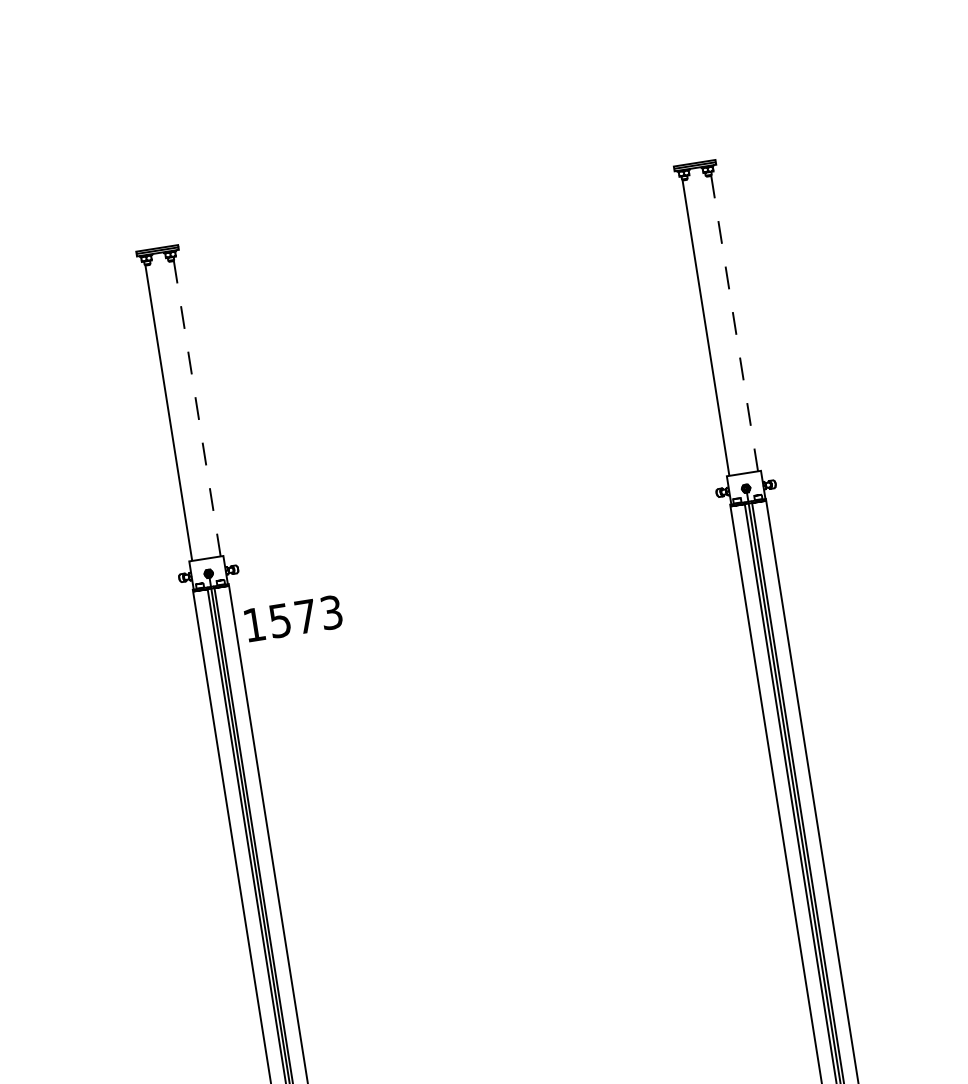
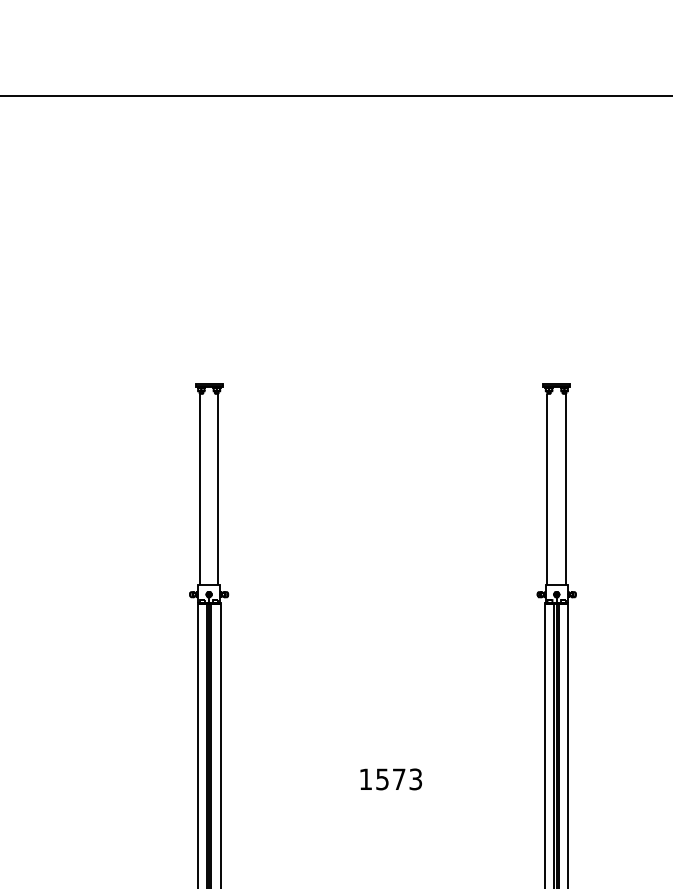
line: (735, 323) -> (566, 489), dashed -> solid
line: (197, 408) -> (218, 489), dashed -> solid
text: (292, 618) -> (390, 779), moved

